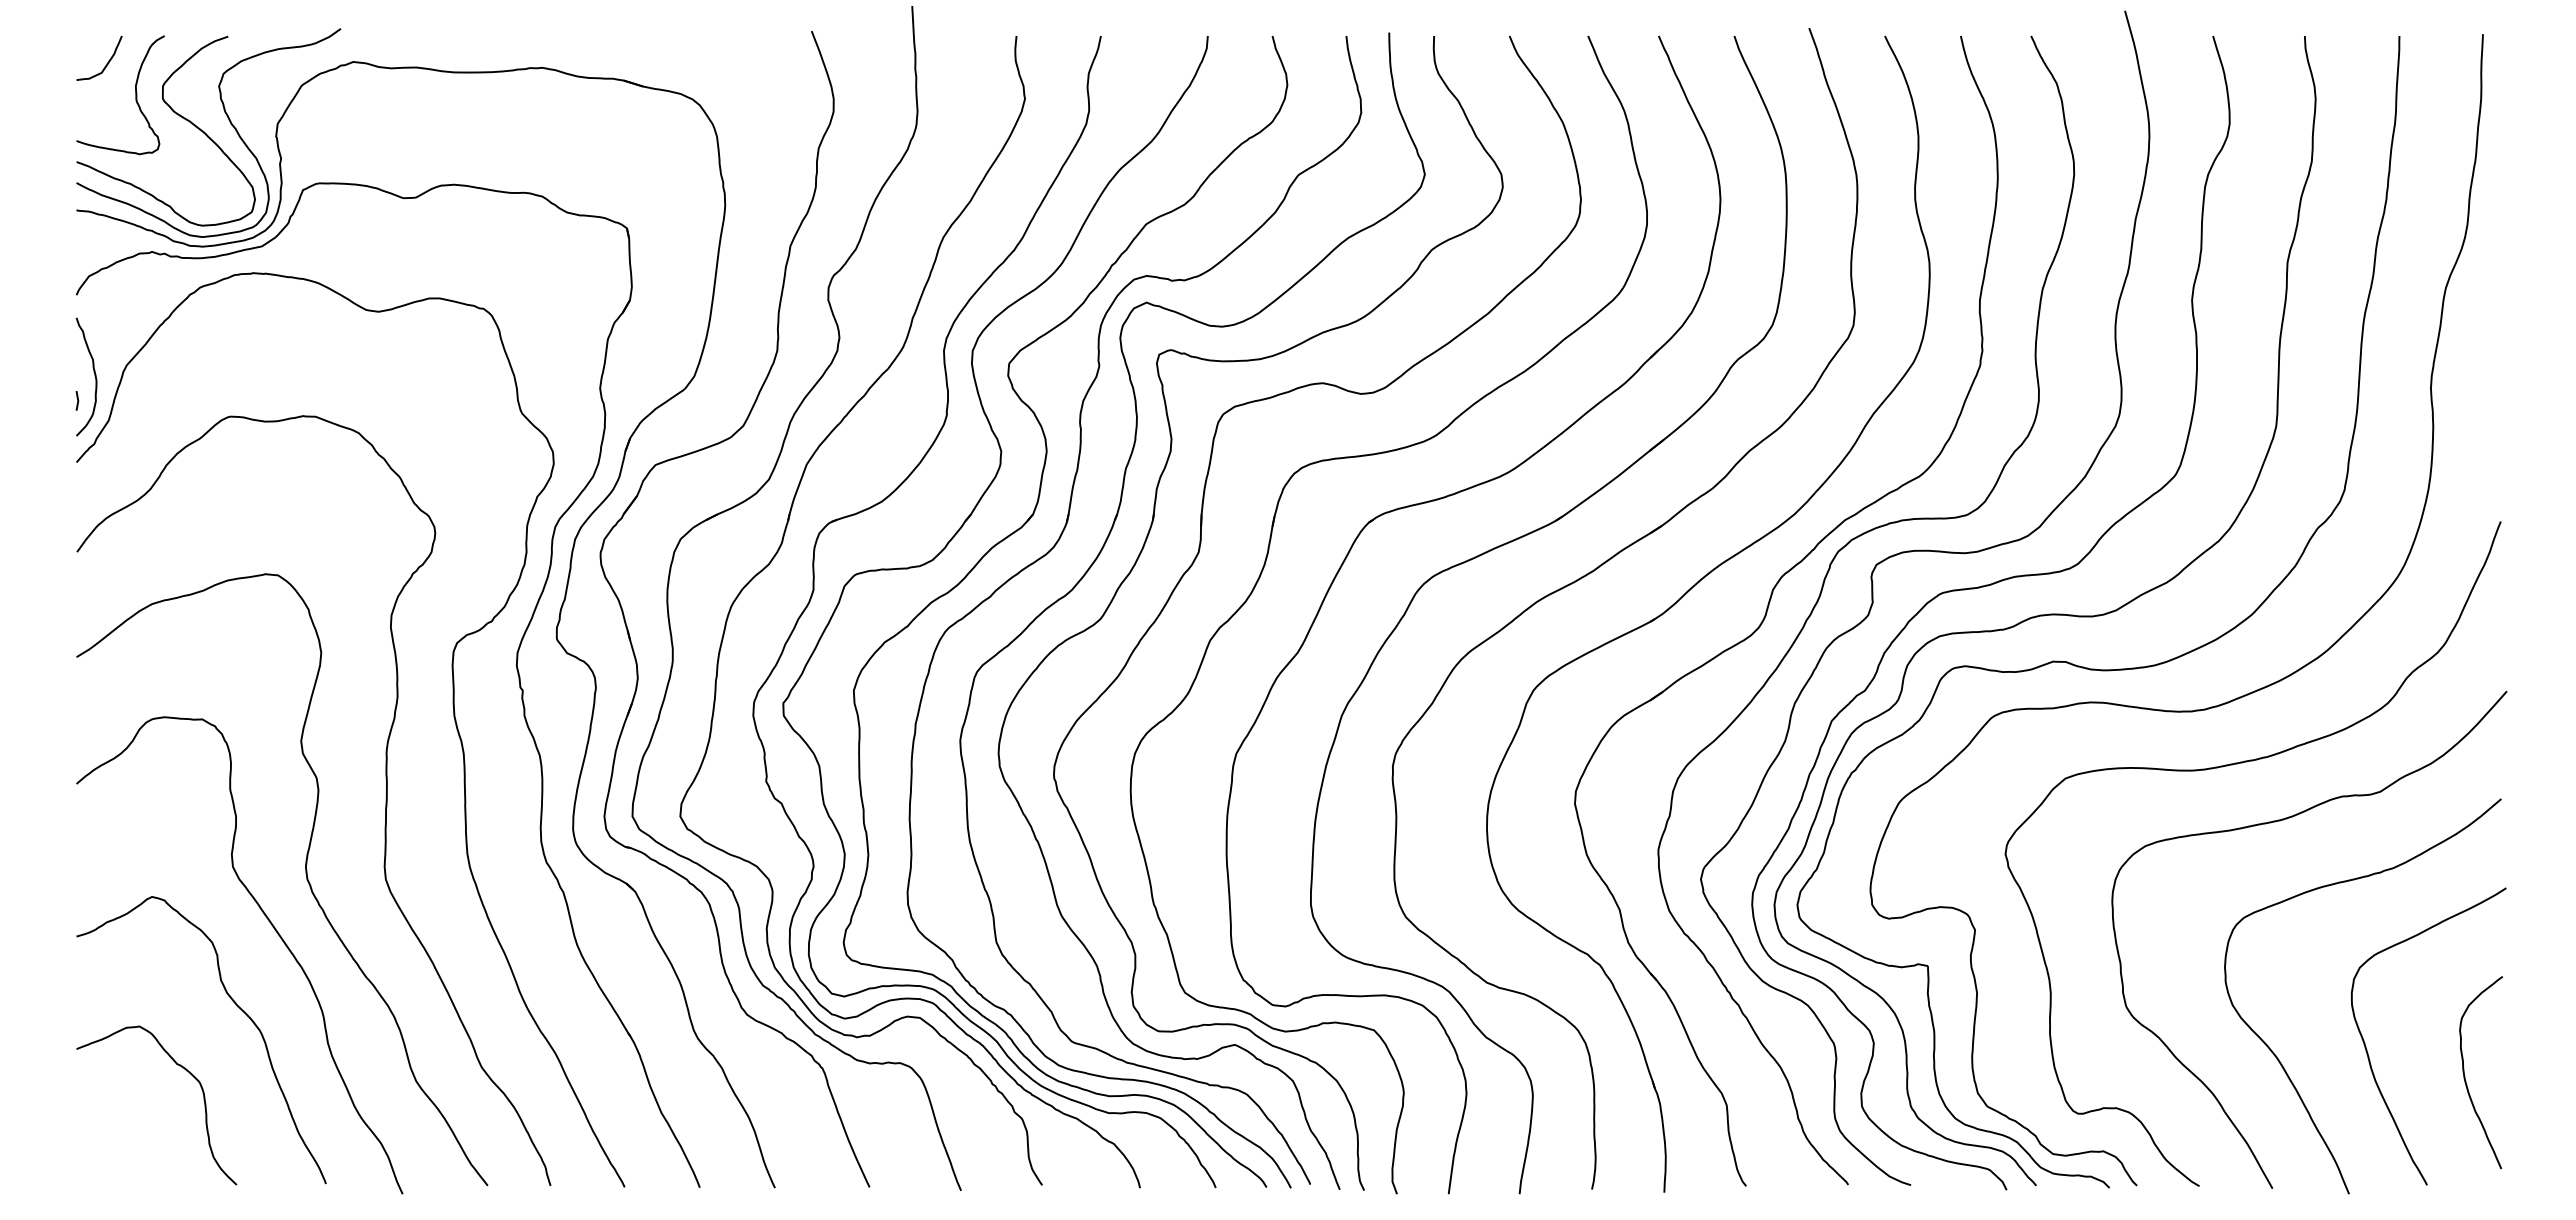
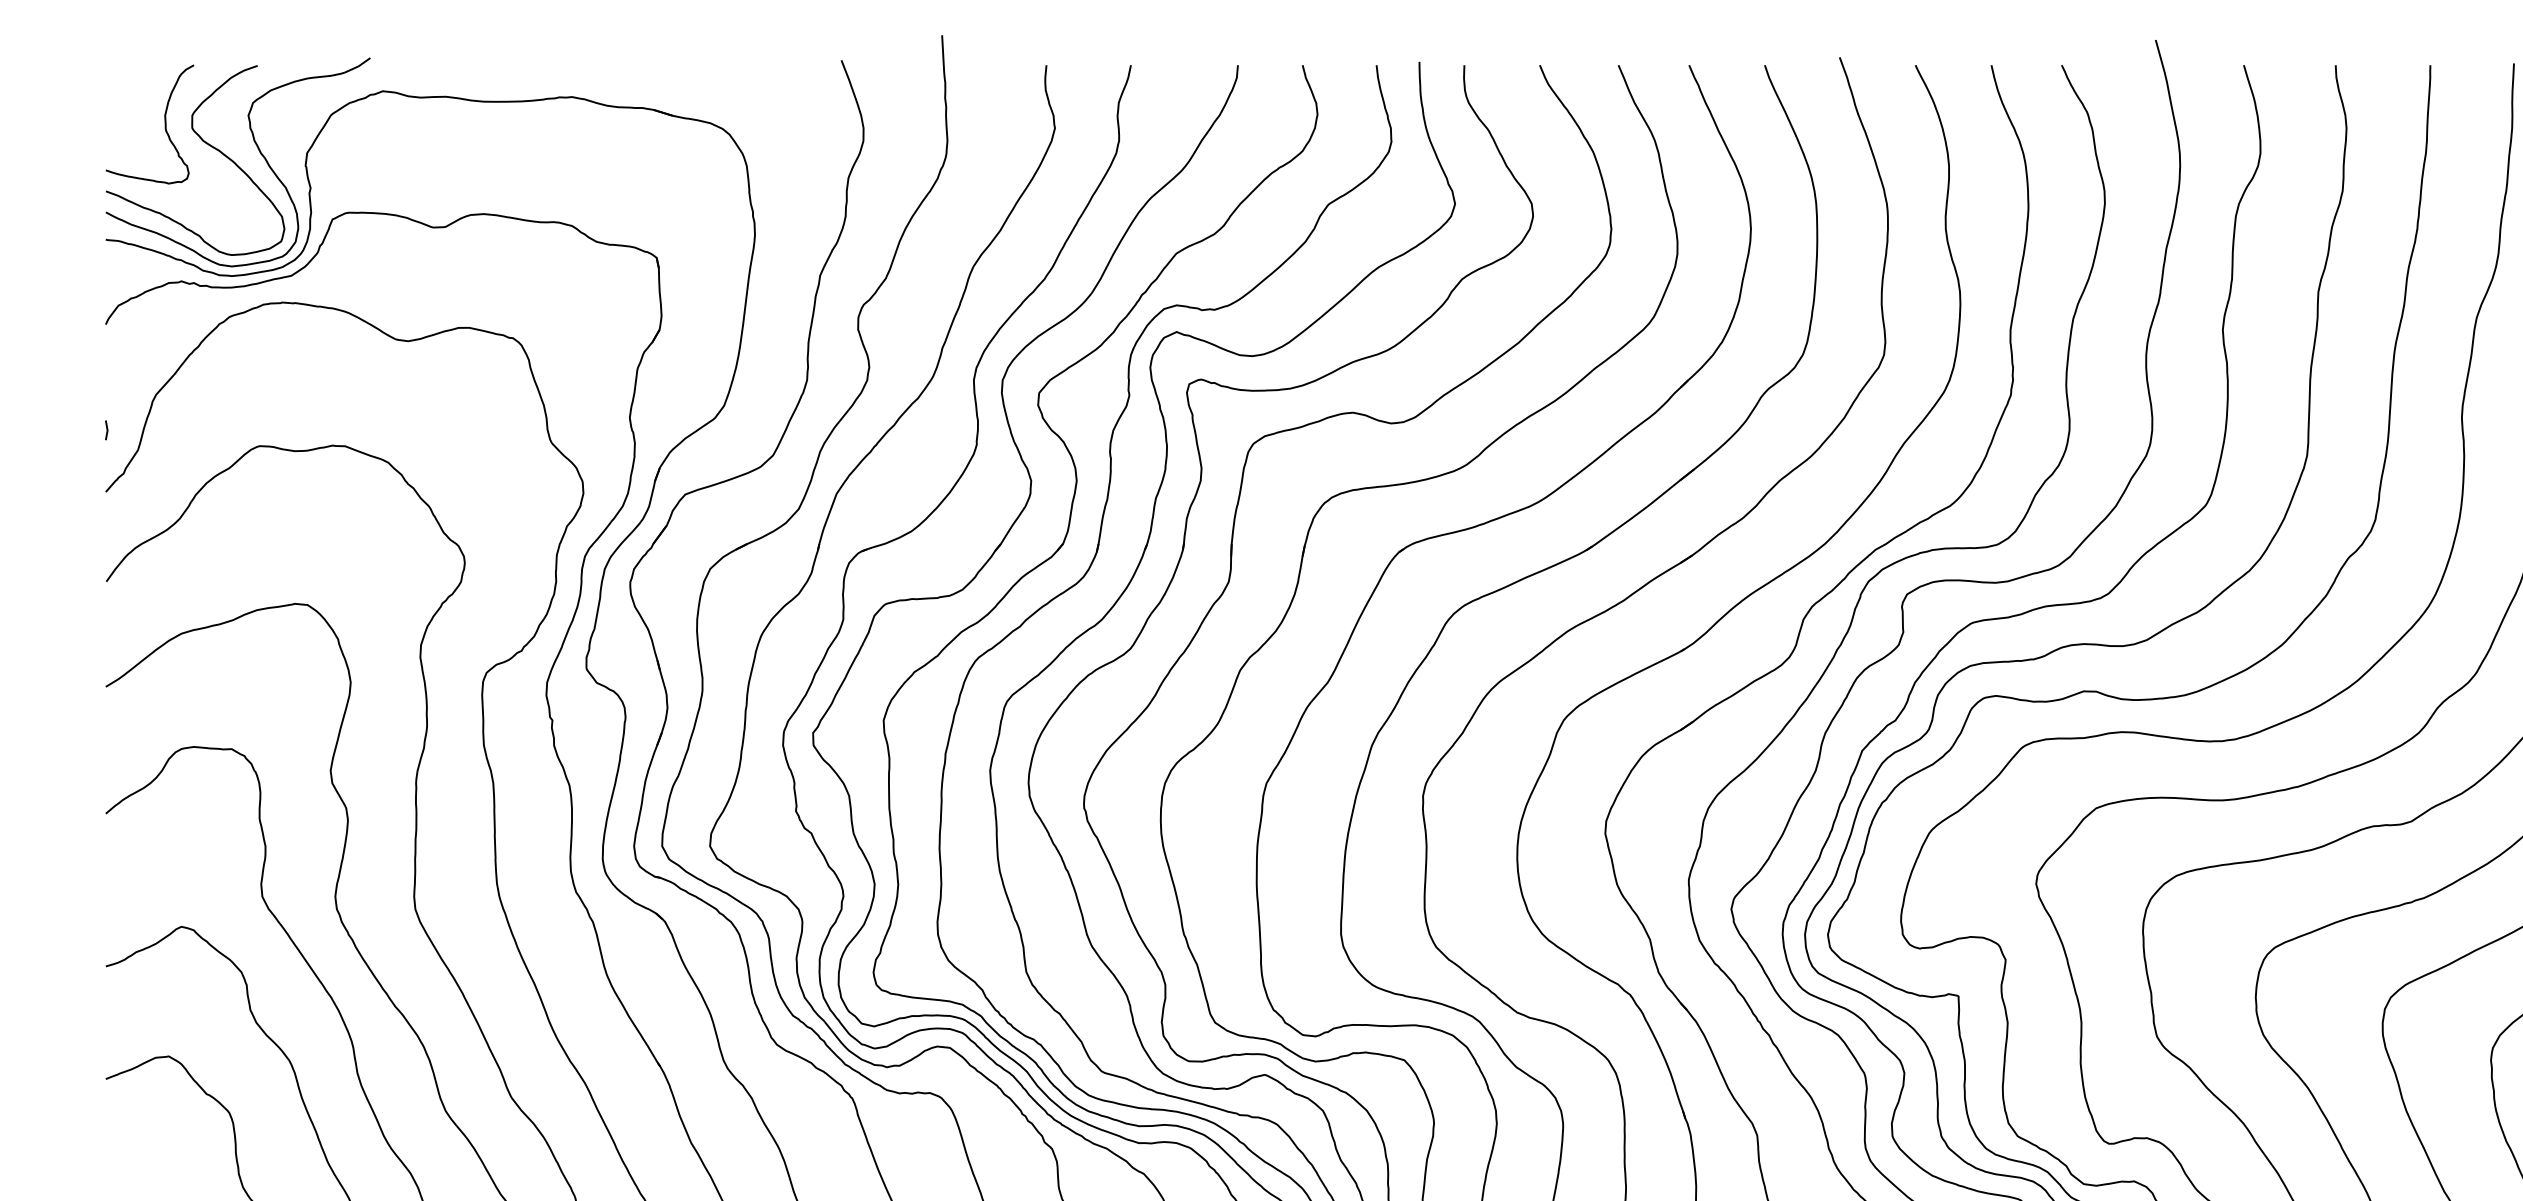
curve: (106, 63) -> (135, 92), removed
curve: (94, 376) -> (123, 405), removed

